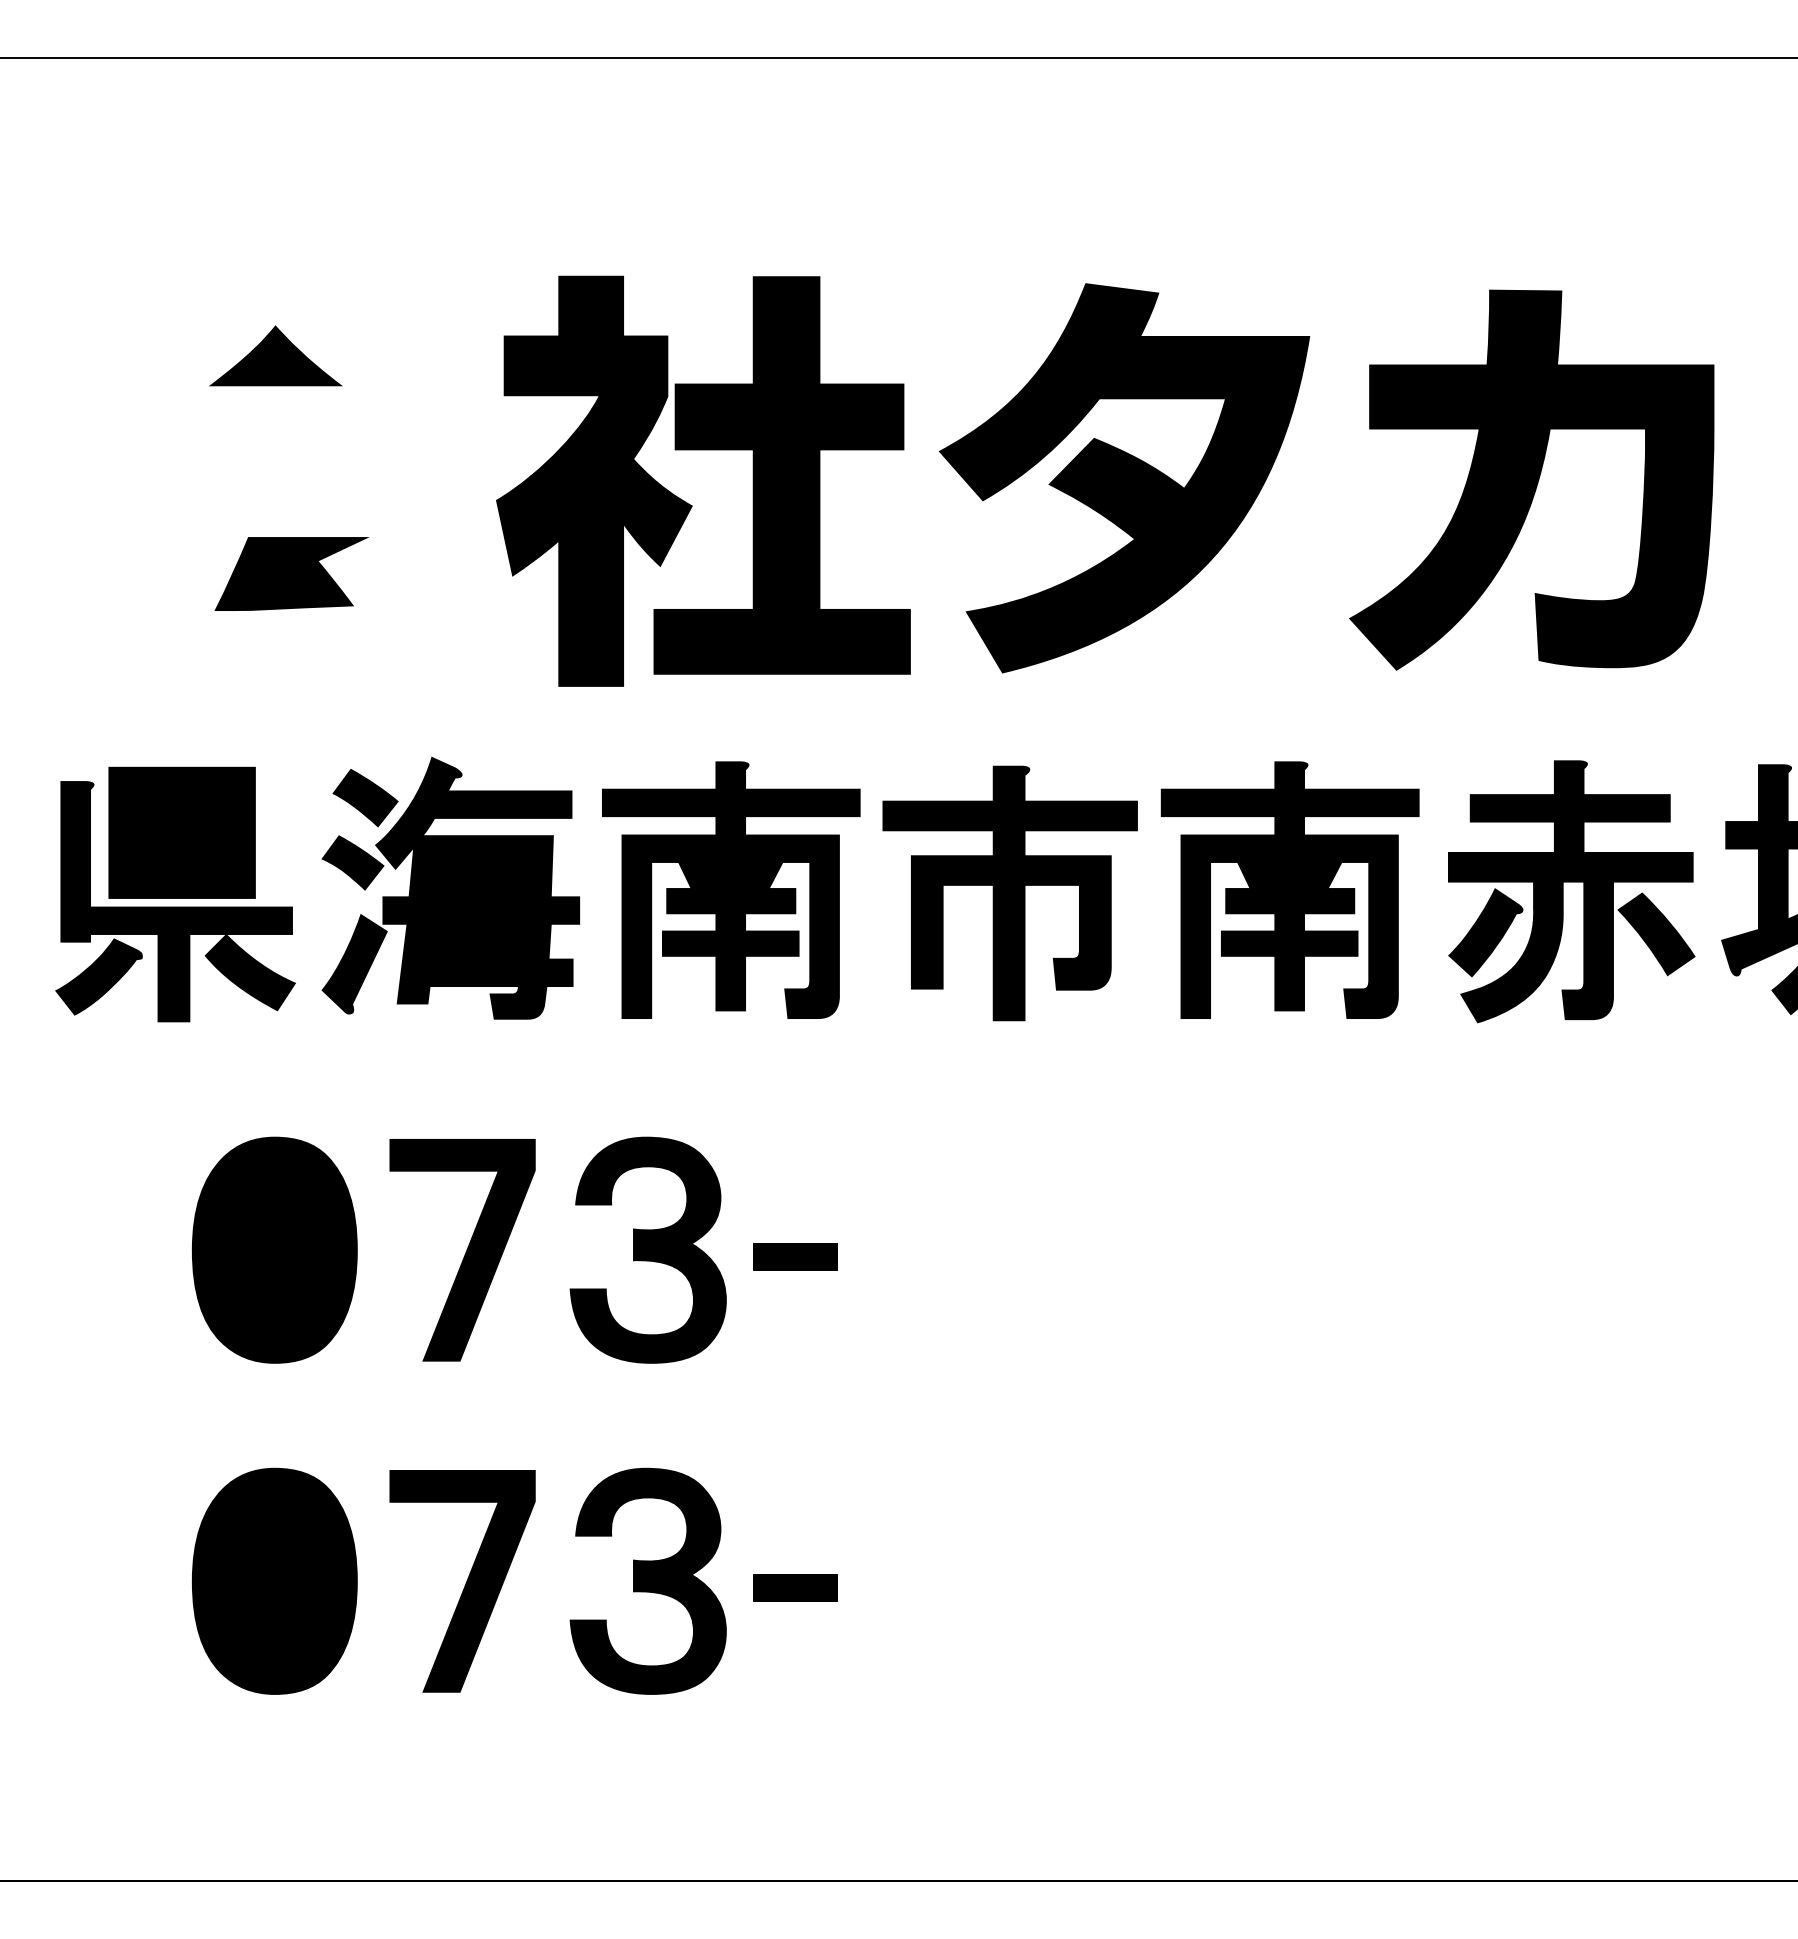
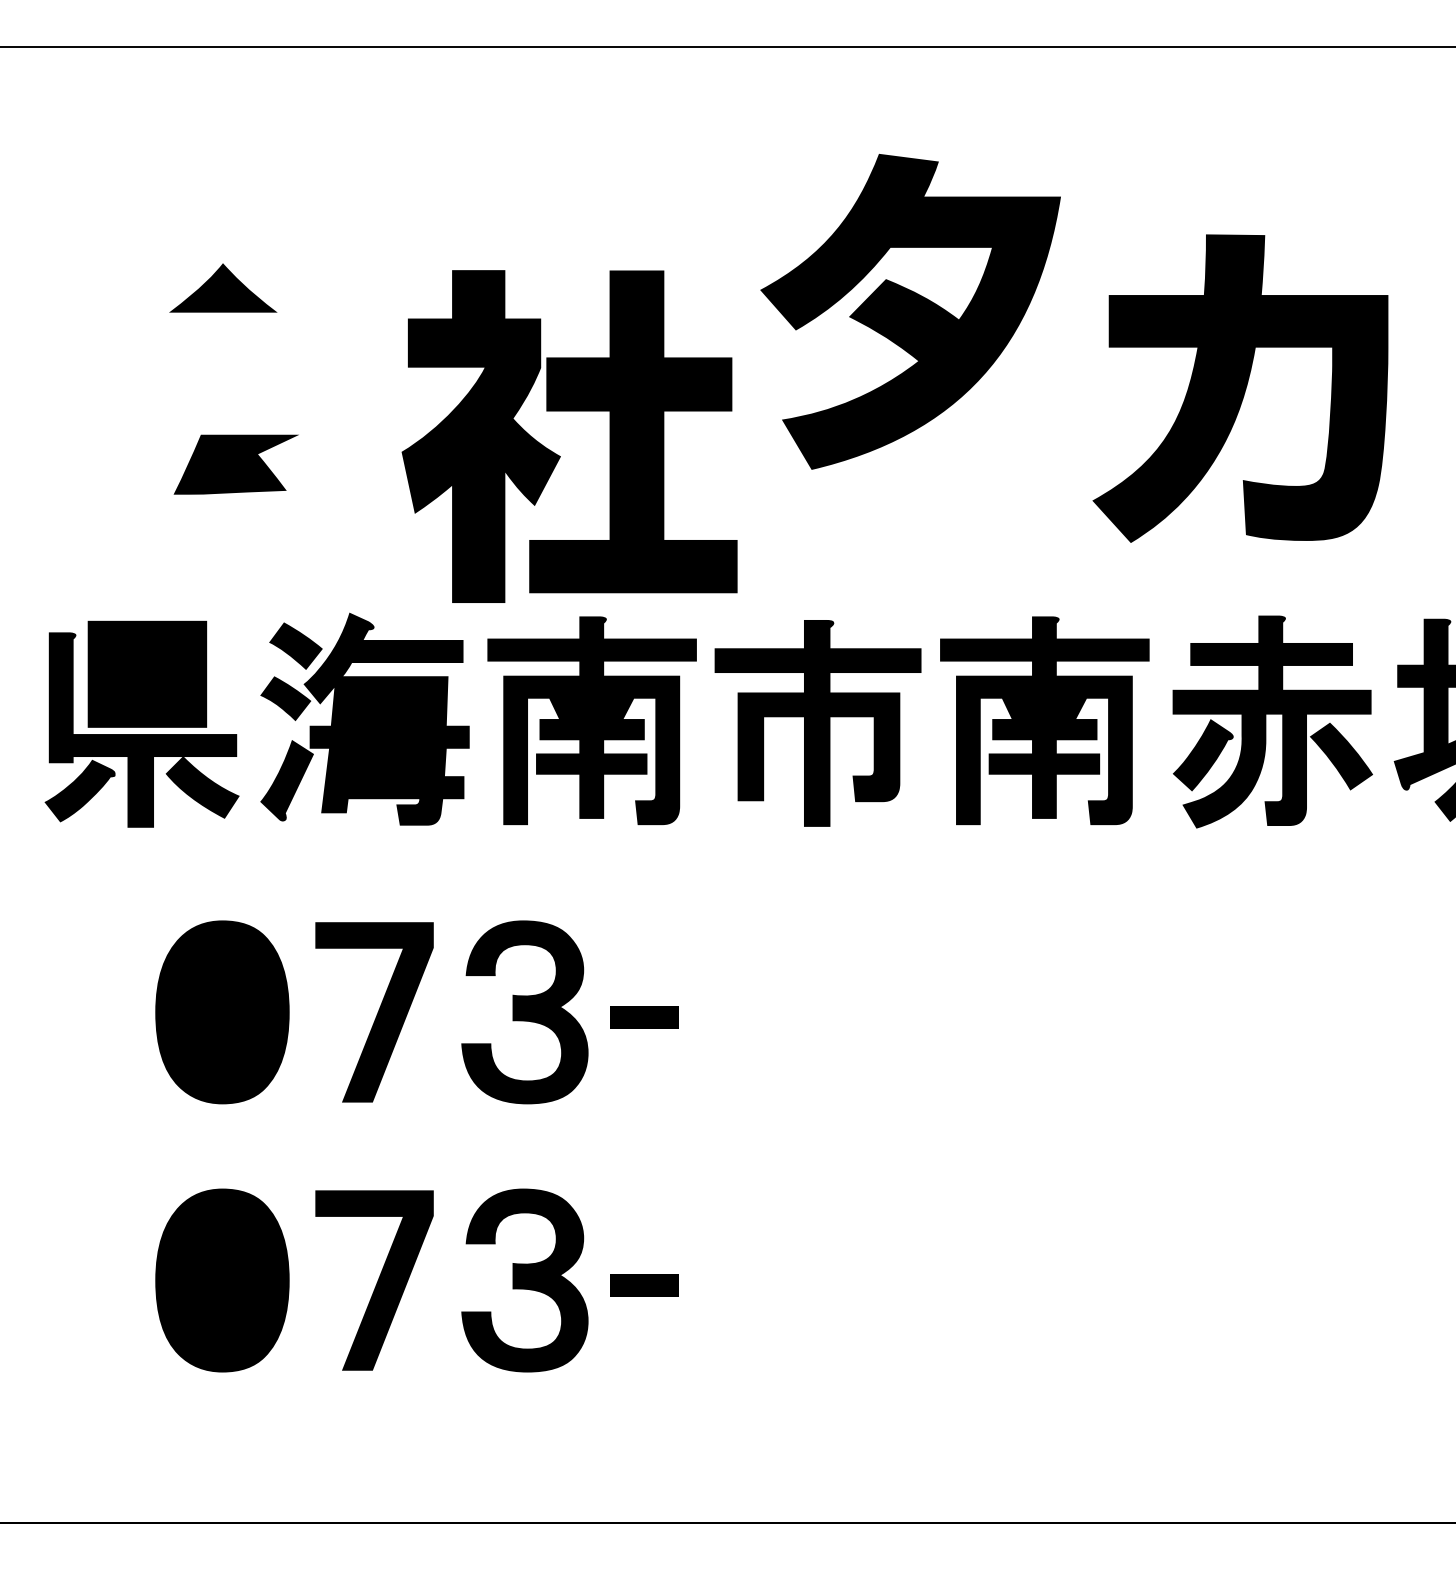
part: (1124, 478) -> (910, 312), moved
part: (689, 503) -> (558, 454), moved

